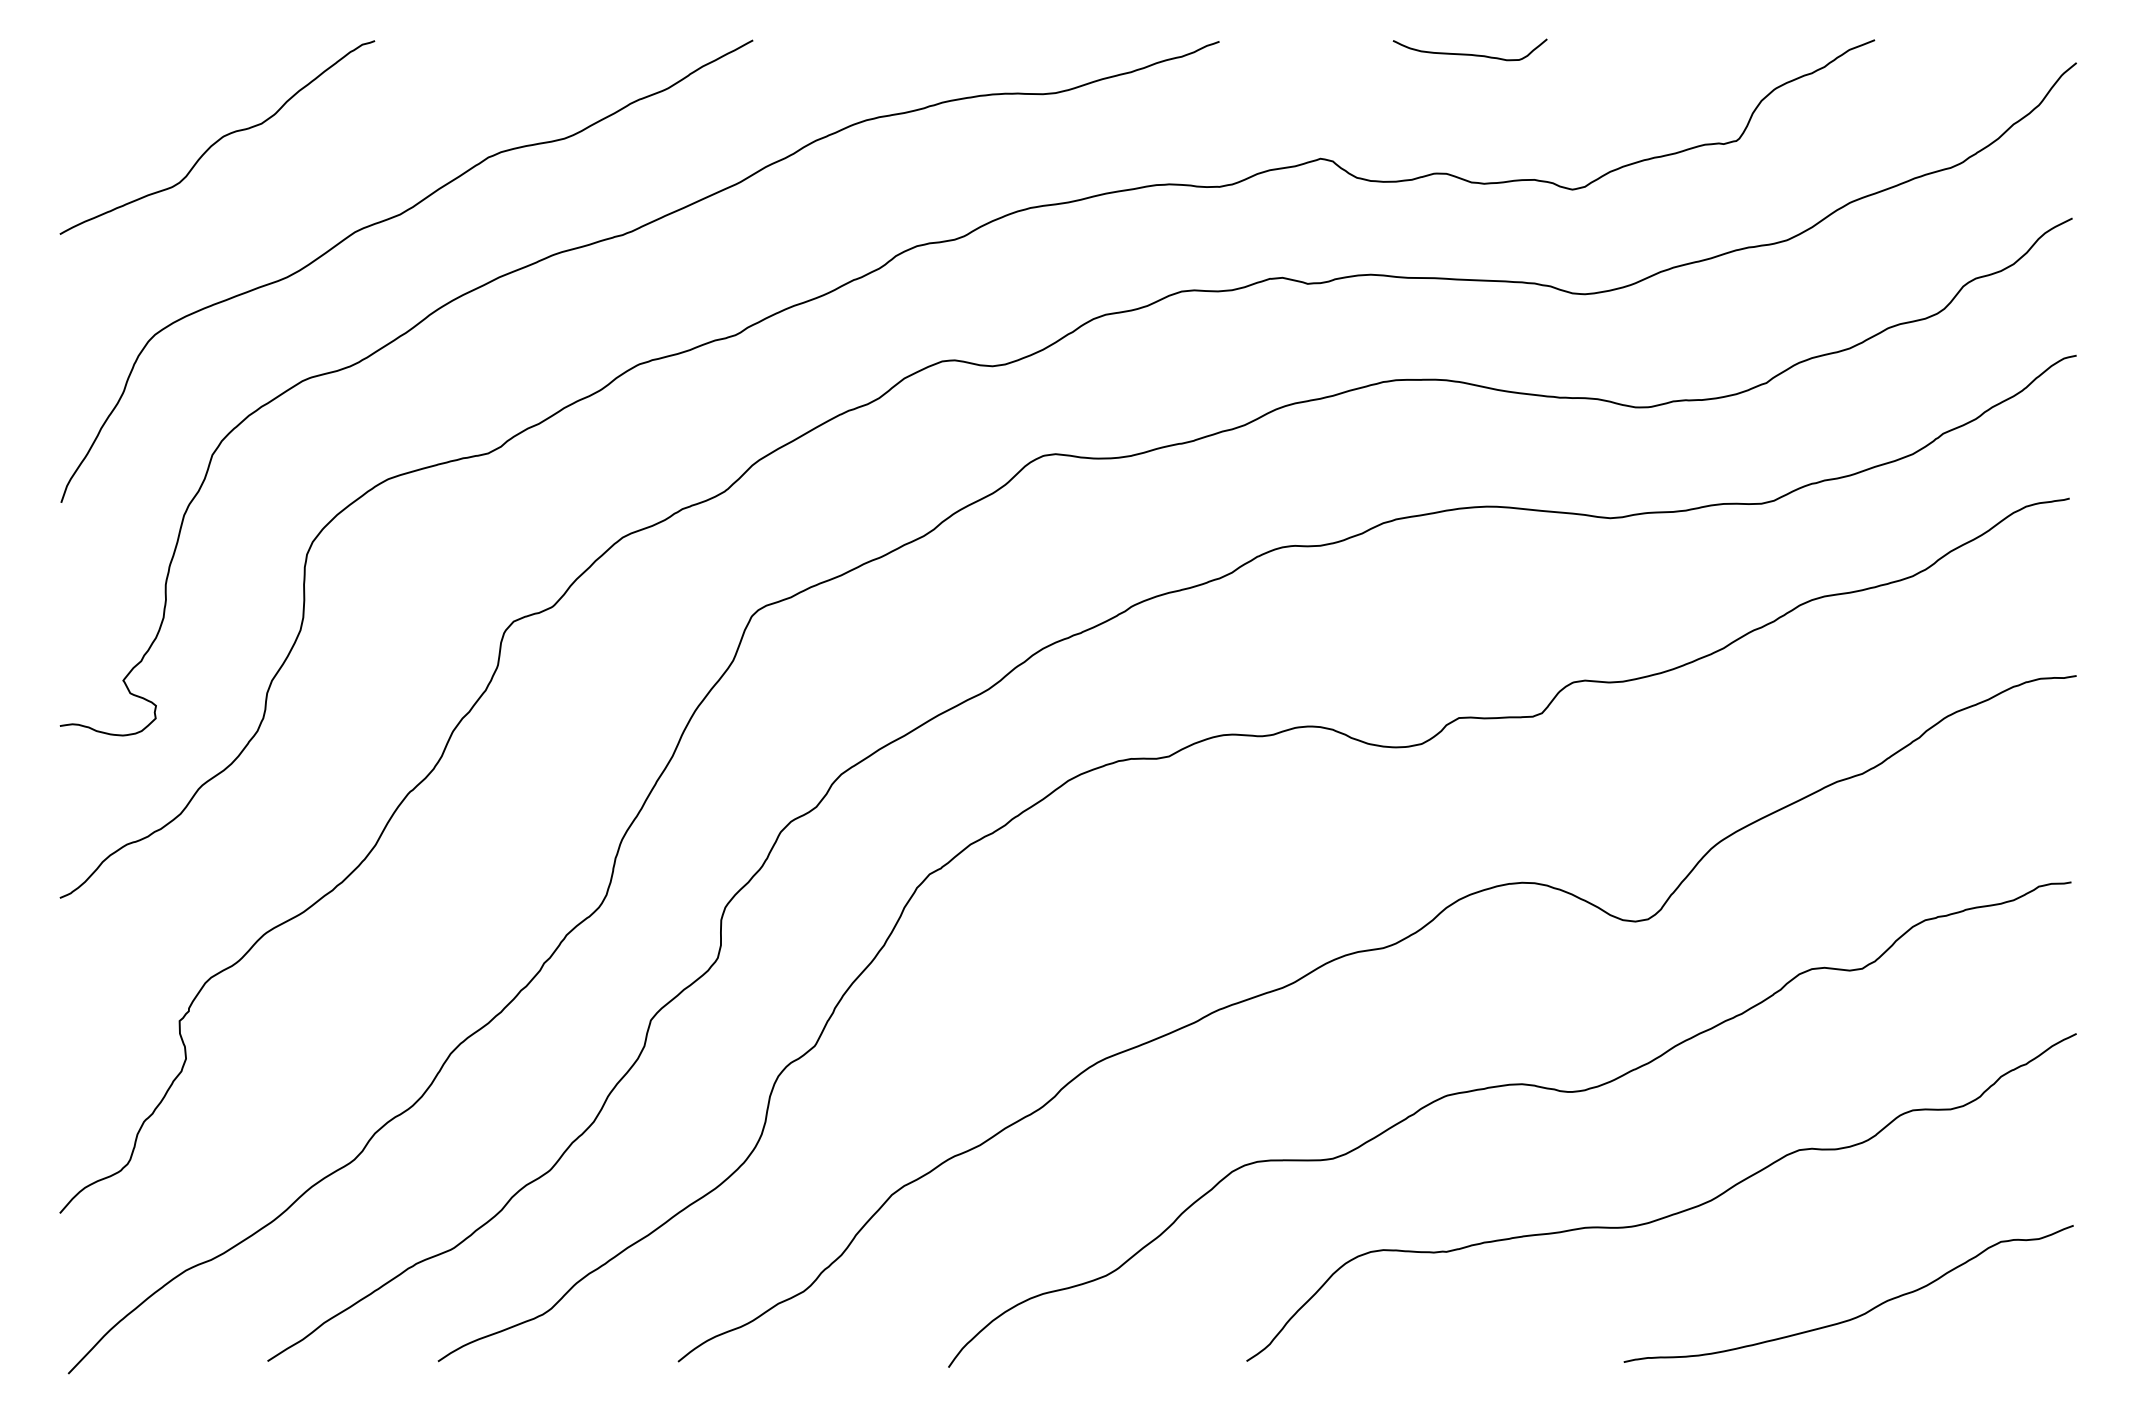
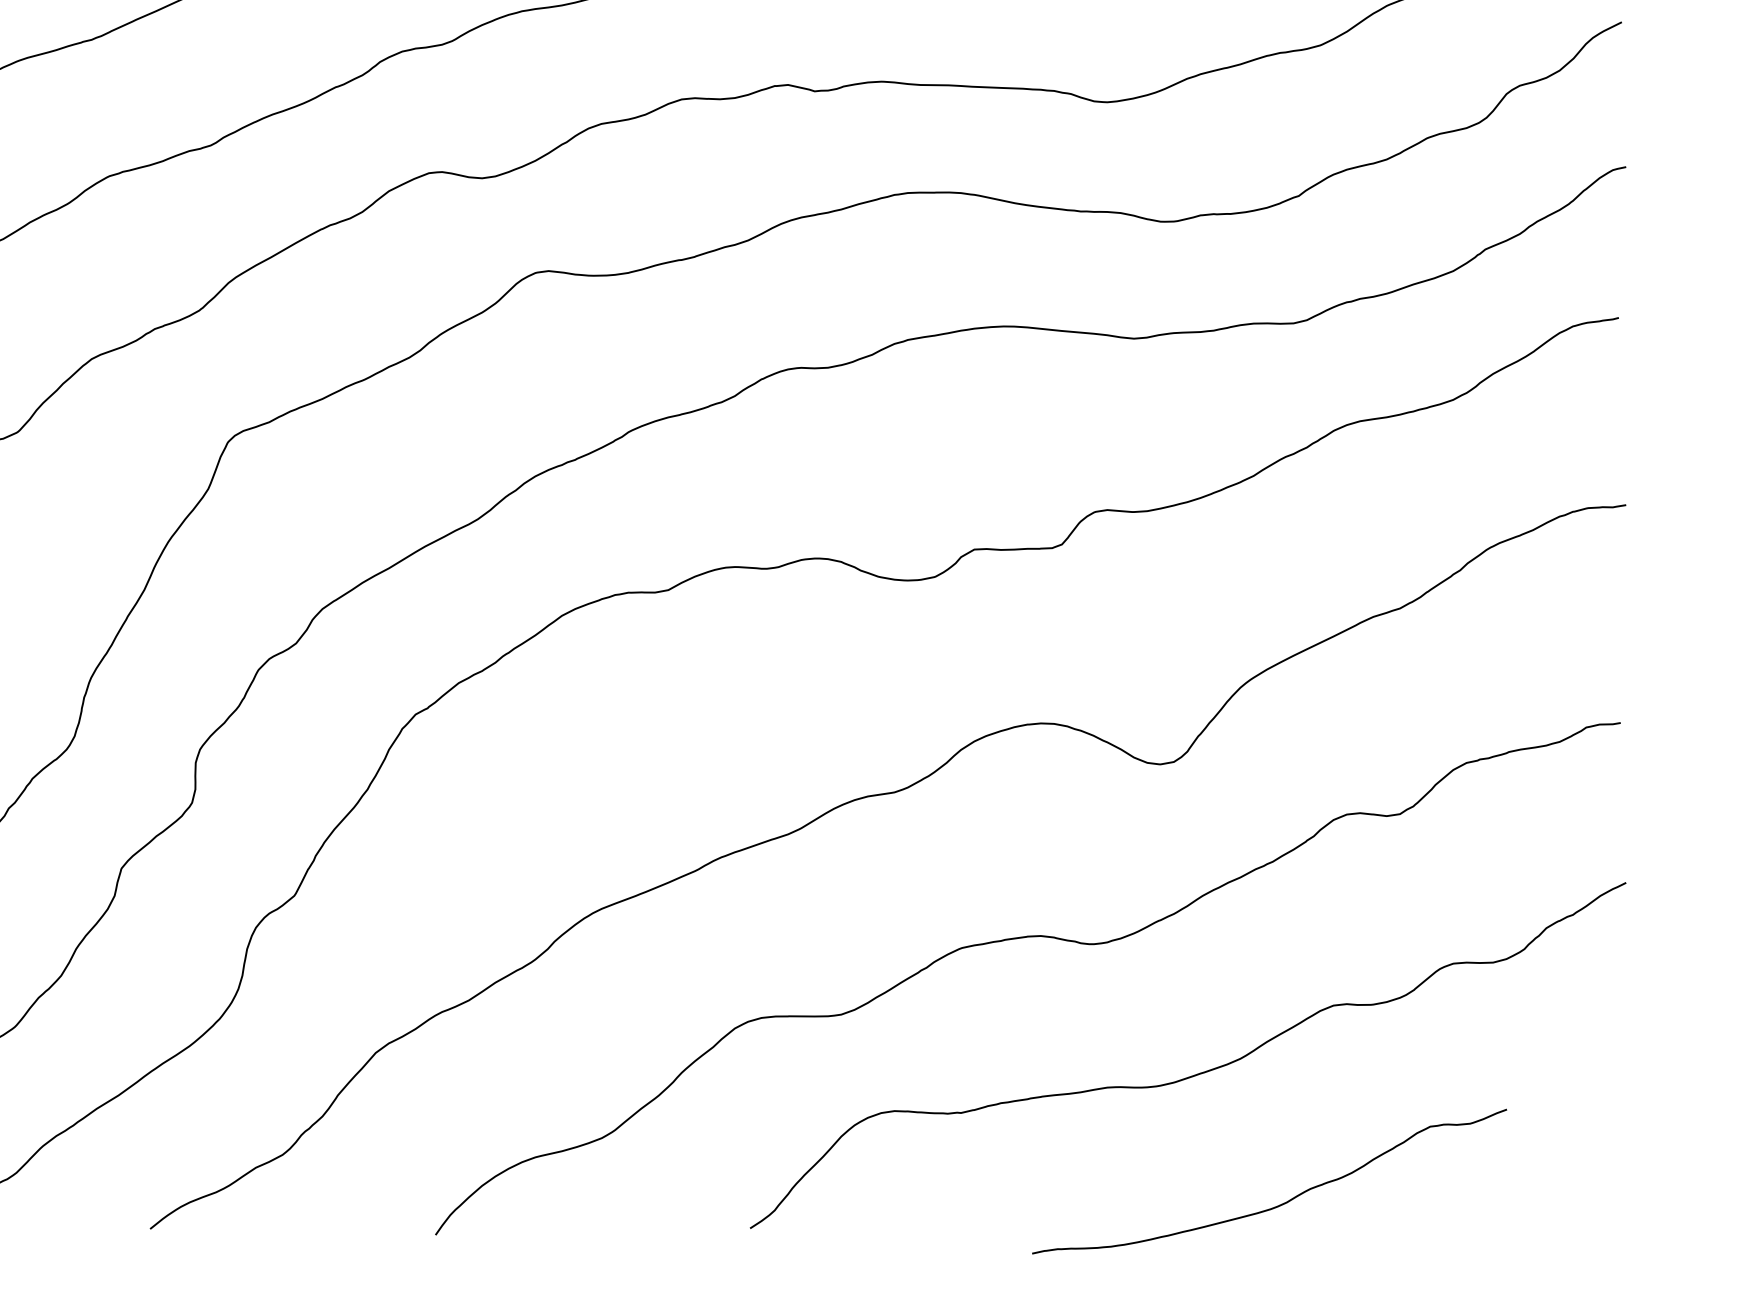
curve: (1858, 1315) -> (1279, 1204), moved

